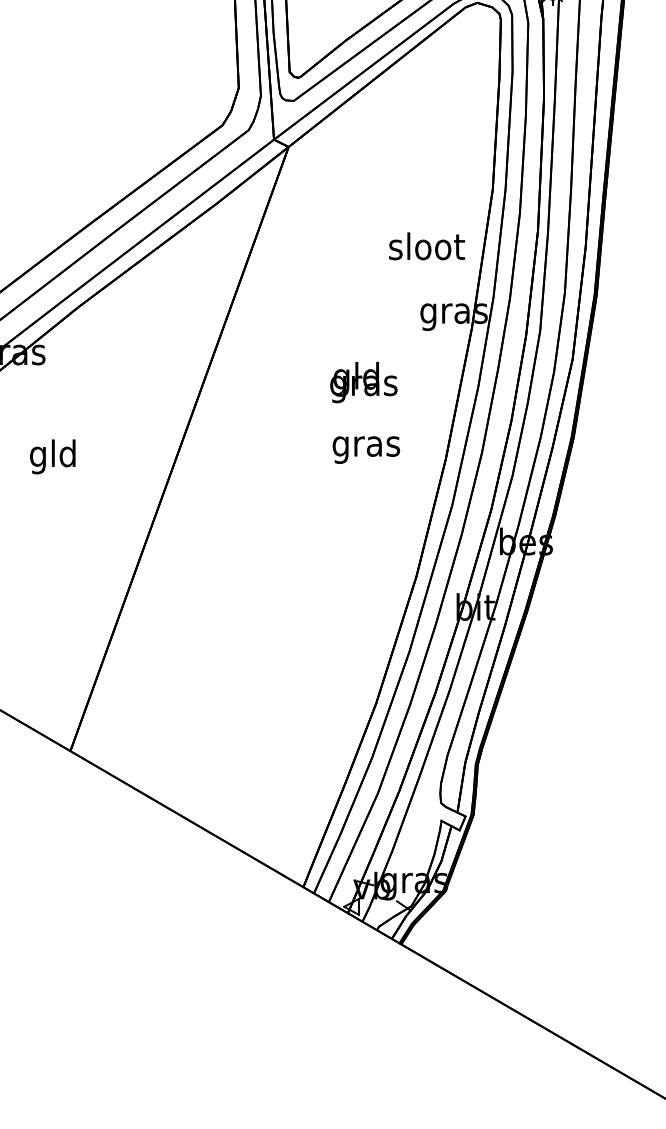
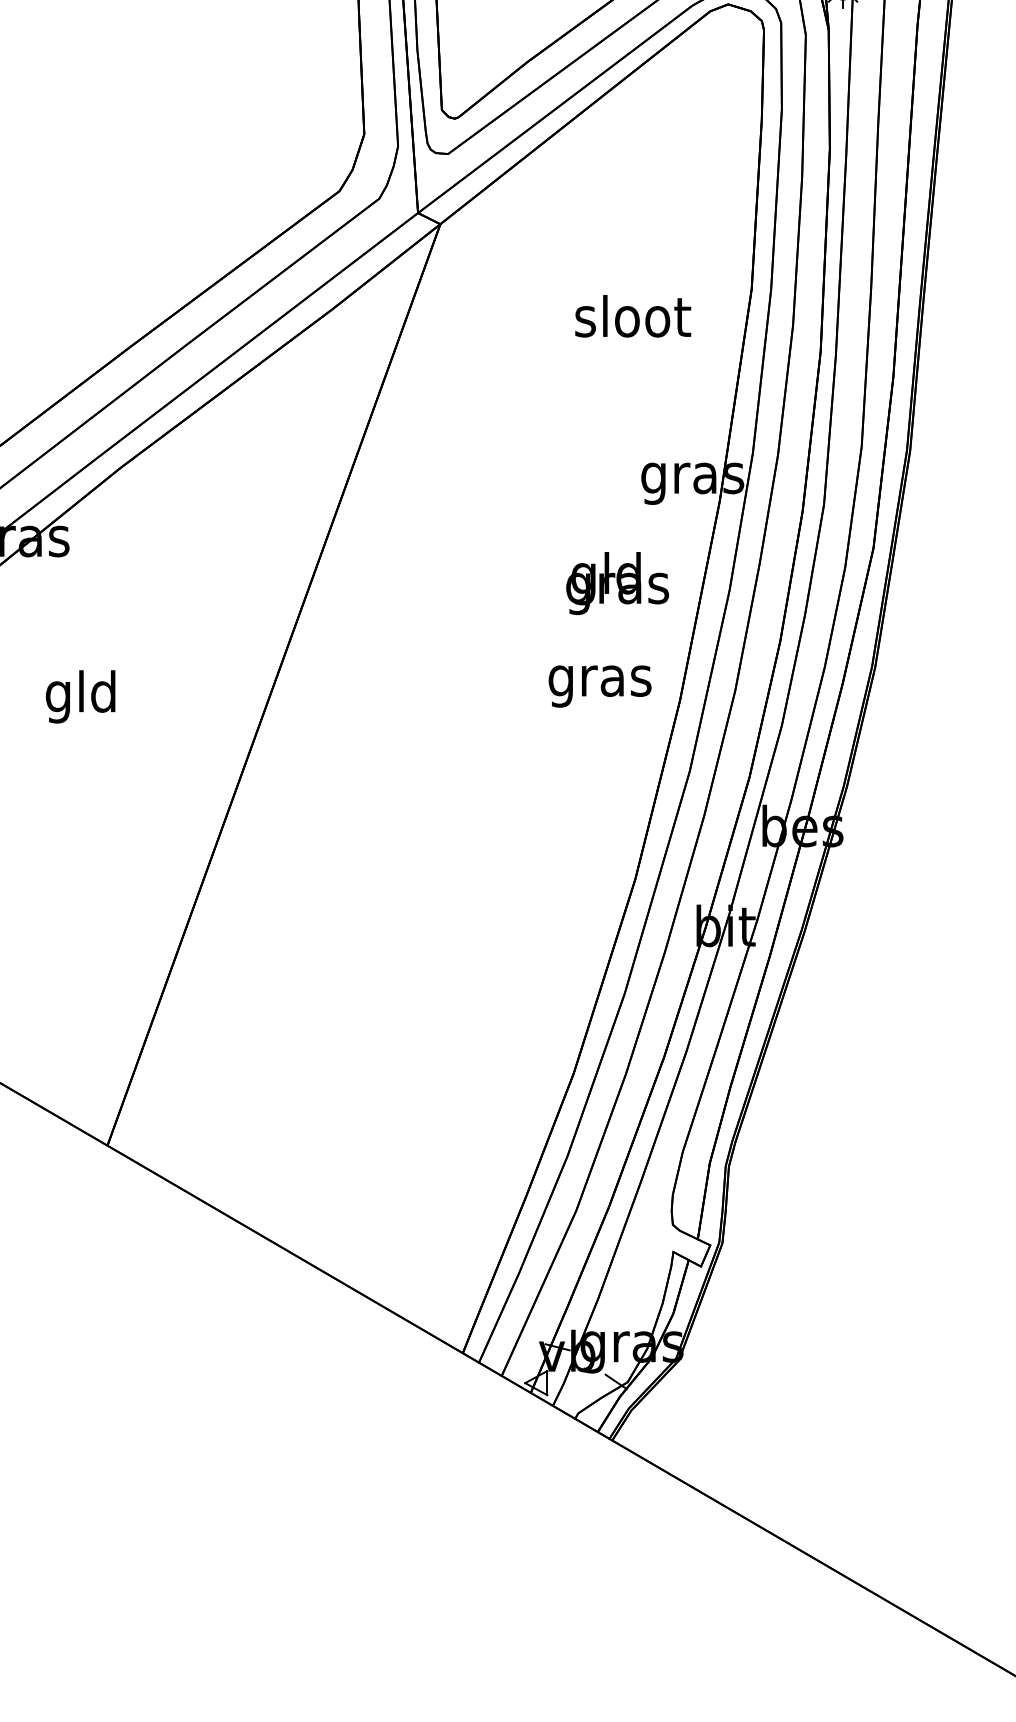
text: (427, 246) -> (633, 316), moved
text: (363, 382) -> (617, 583), moved
text: (366, 449) -> (600, 685), moved

